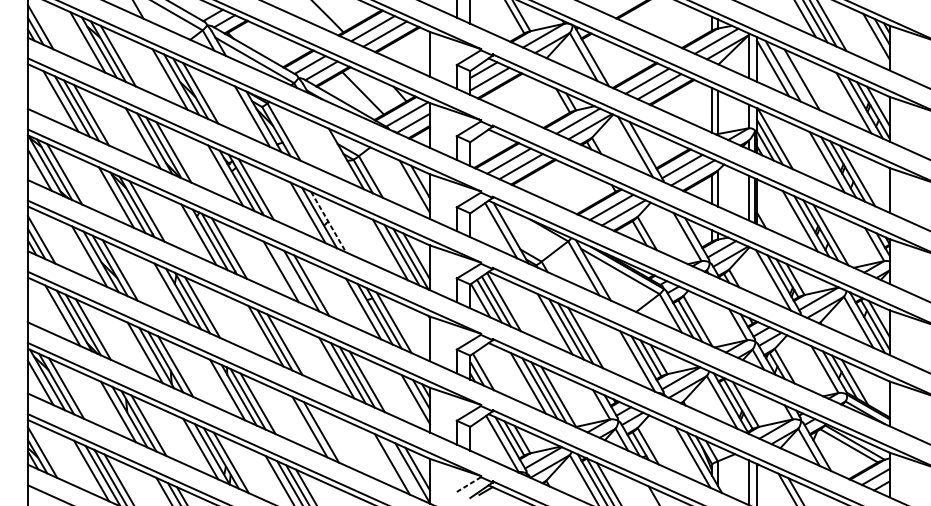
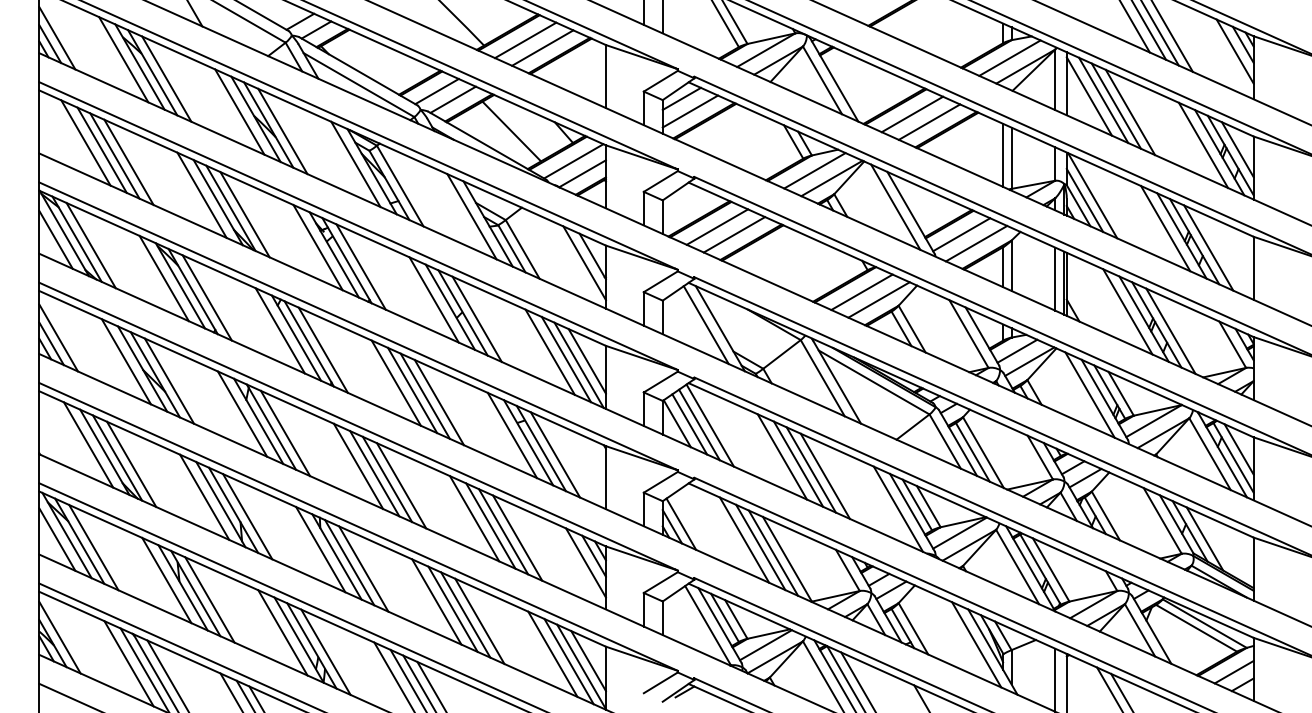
line: (791, 74) -> (1115, 105), added
line: (334, 153) -> (471, 216), added
line: (328, 222) -> (463, 313), dashed -> solid
line: (338, 226) -> (476, 318), added
line: (292, 277) -> (412, 390), added
line: (254, 331) -> (358, 466), added
line: (330, 436) -> (465, 614), added
line: (340, 440) -> (479, 620), added
line: (403, 469) -> (568, 661), added
line: (468, 484) -> (660, 682), dashed -> solid

